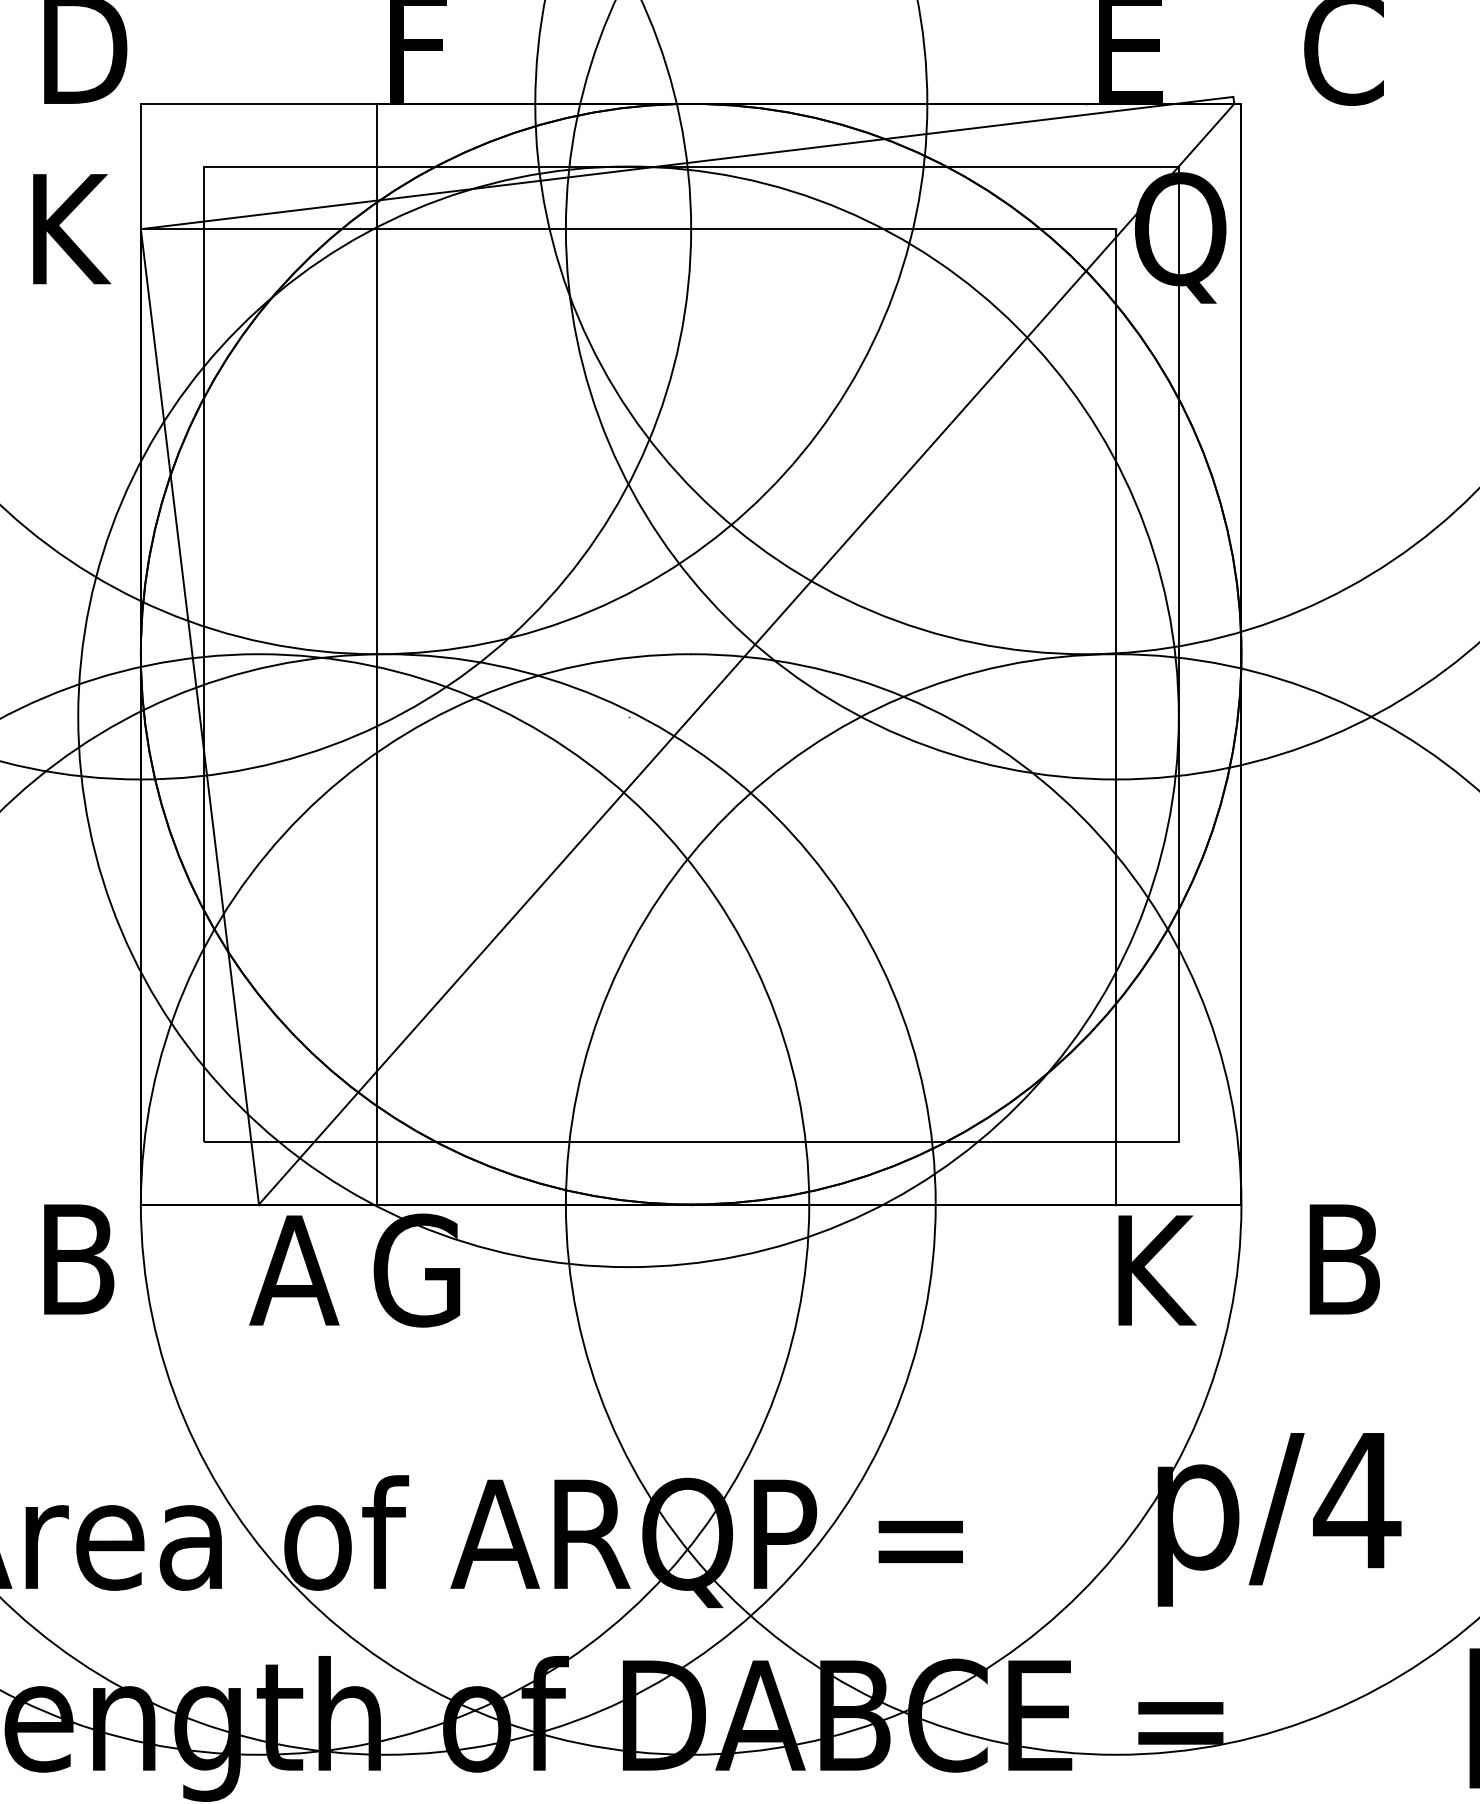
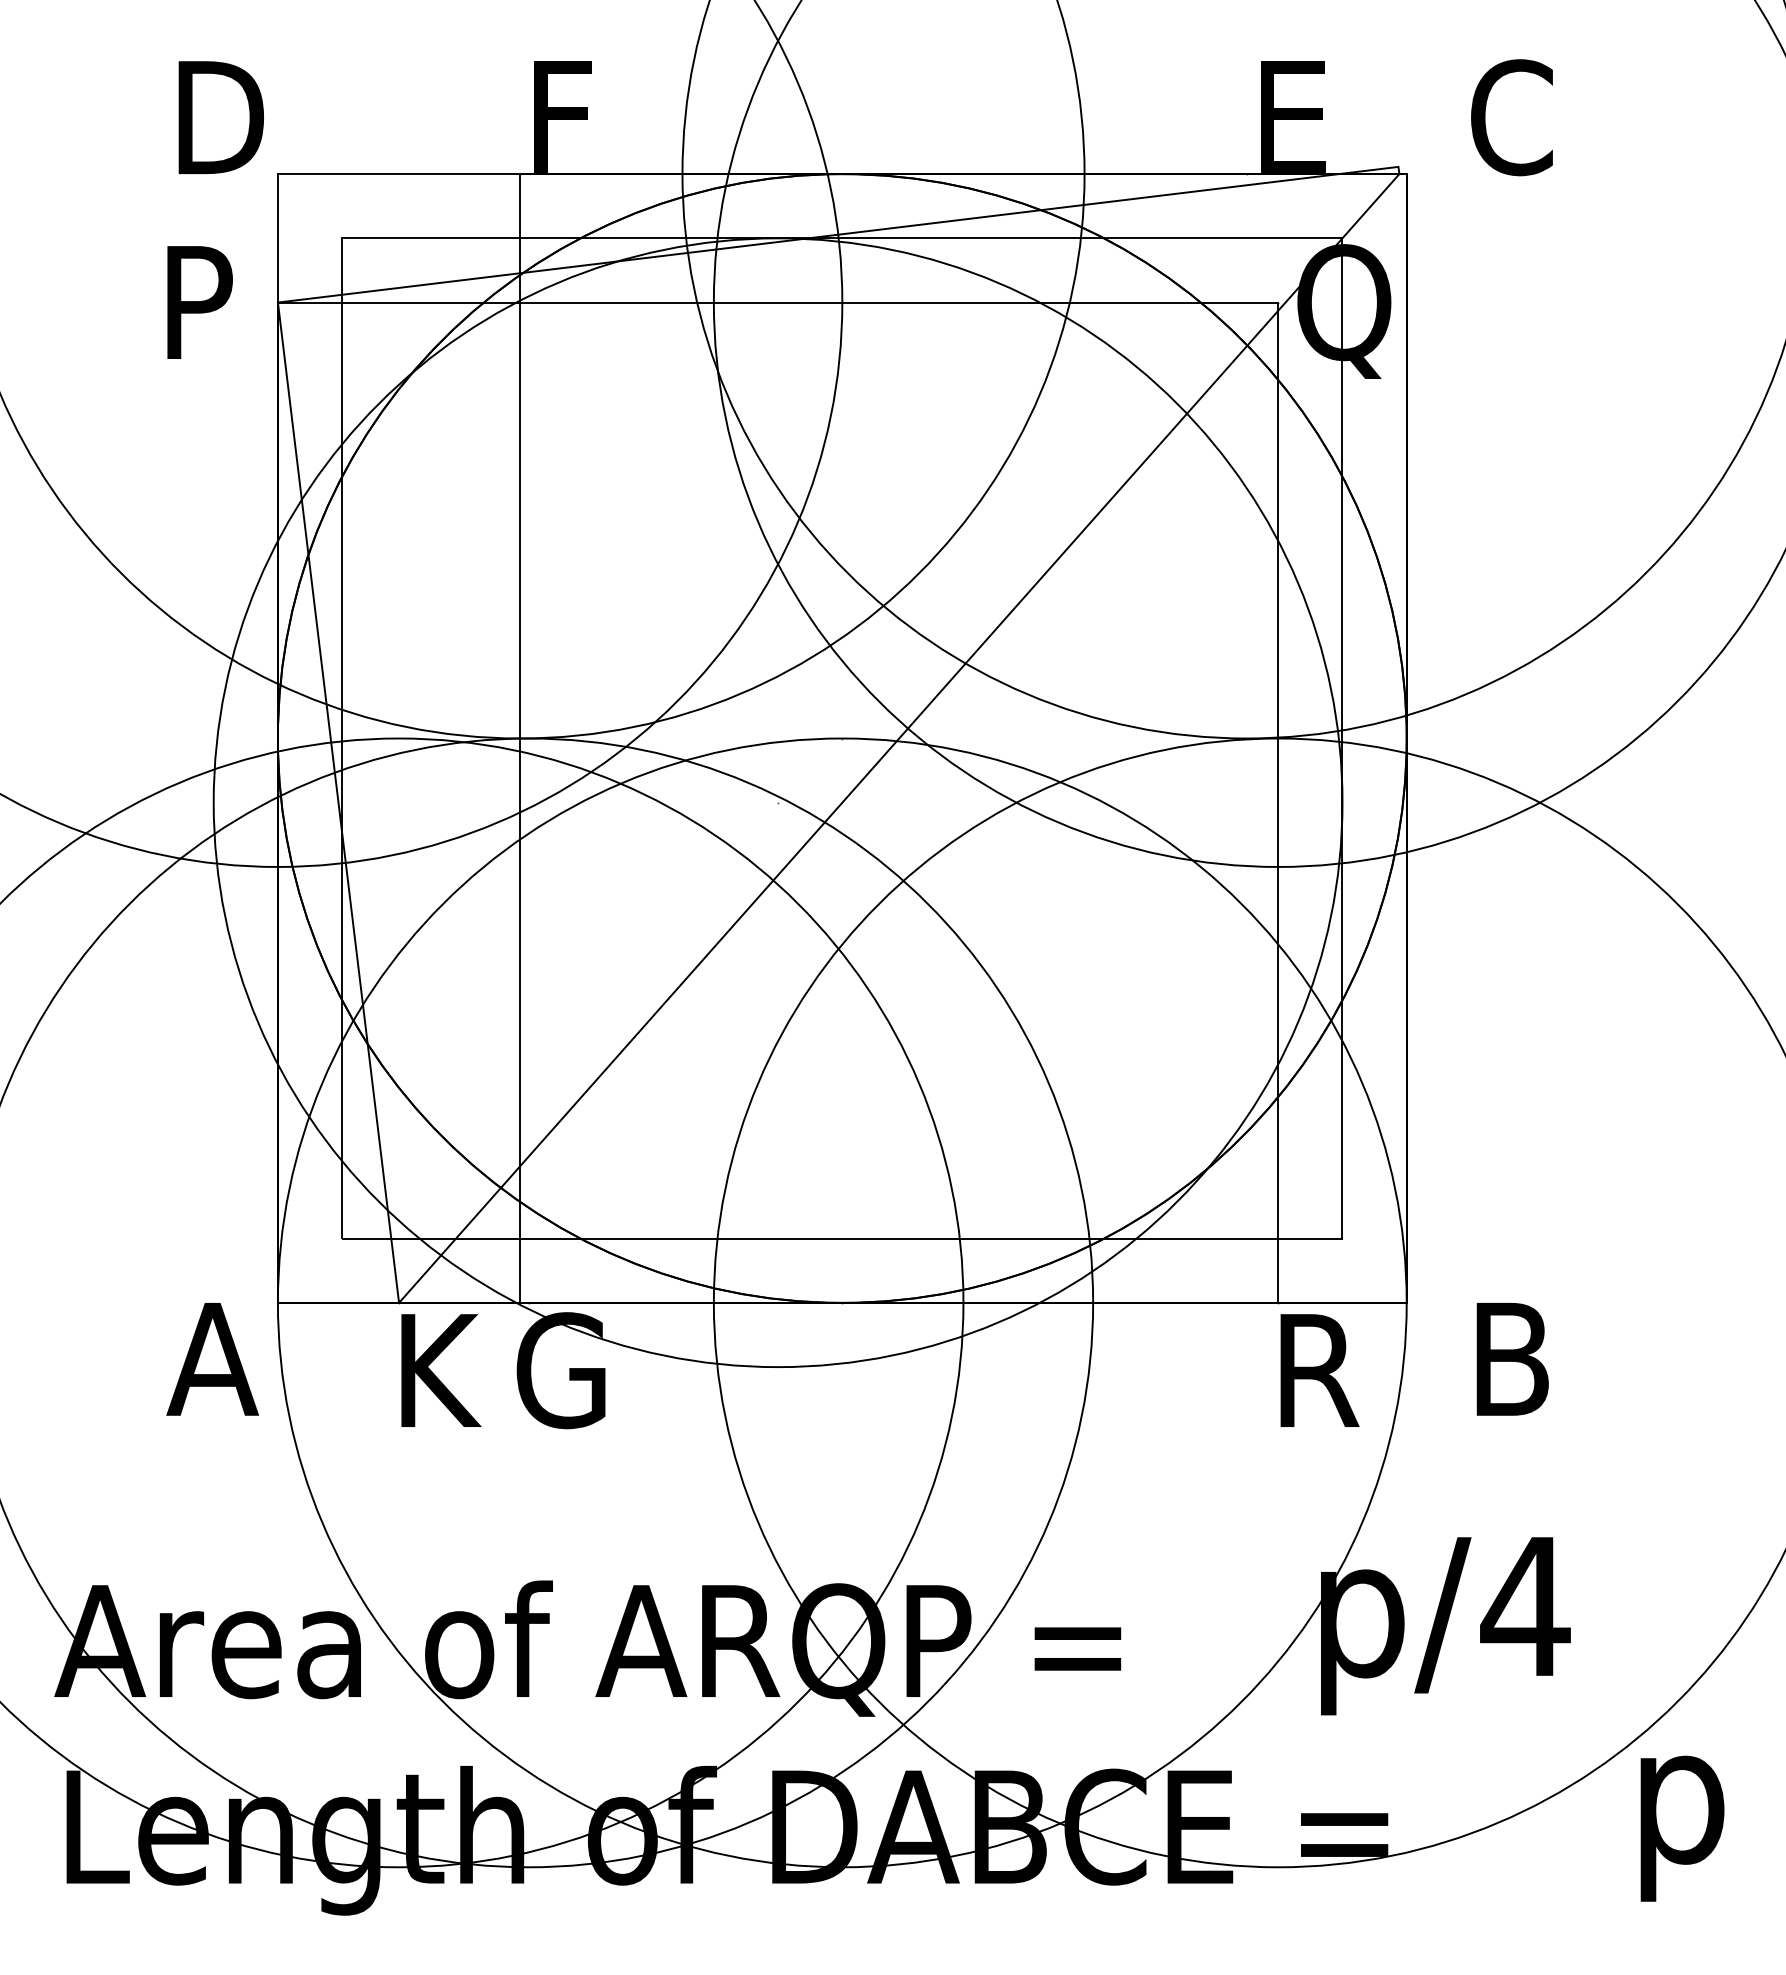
text: (79, 229) -> (214, 302), K -> P
text: (77, 1258) -> (212, 1358), B -> A
text: (294, 1270) -> (435, 1370), A -> K
text: (1164, 1270) -> (1327, 1370), K -> R

